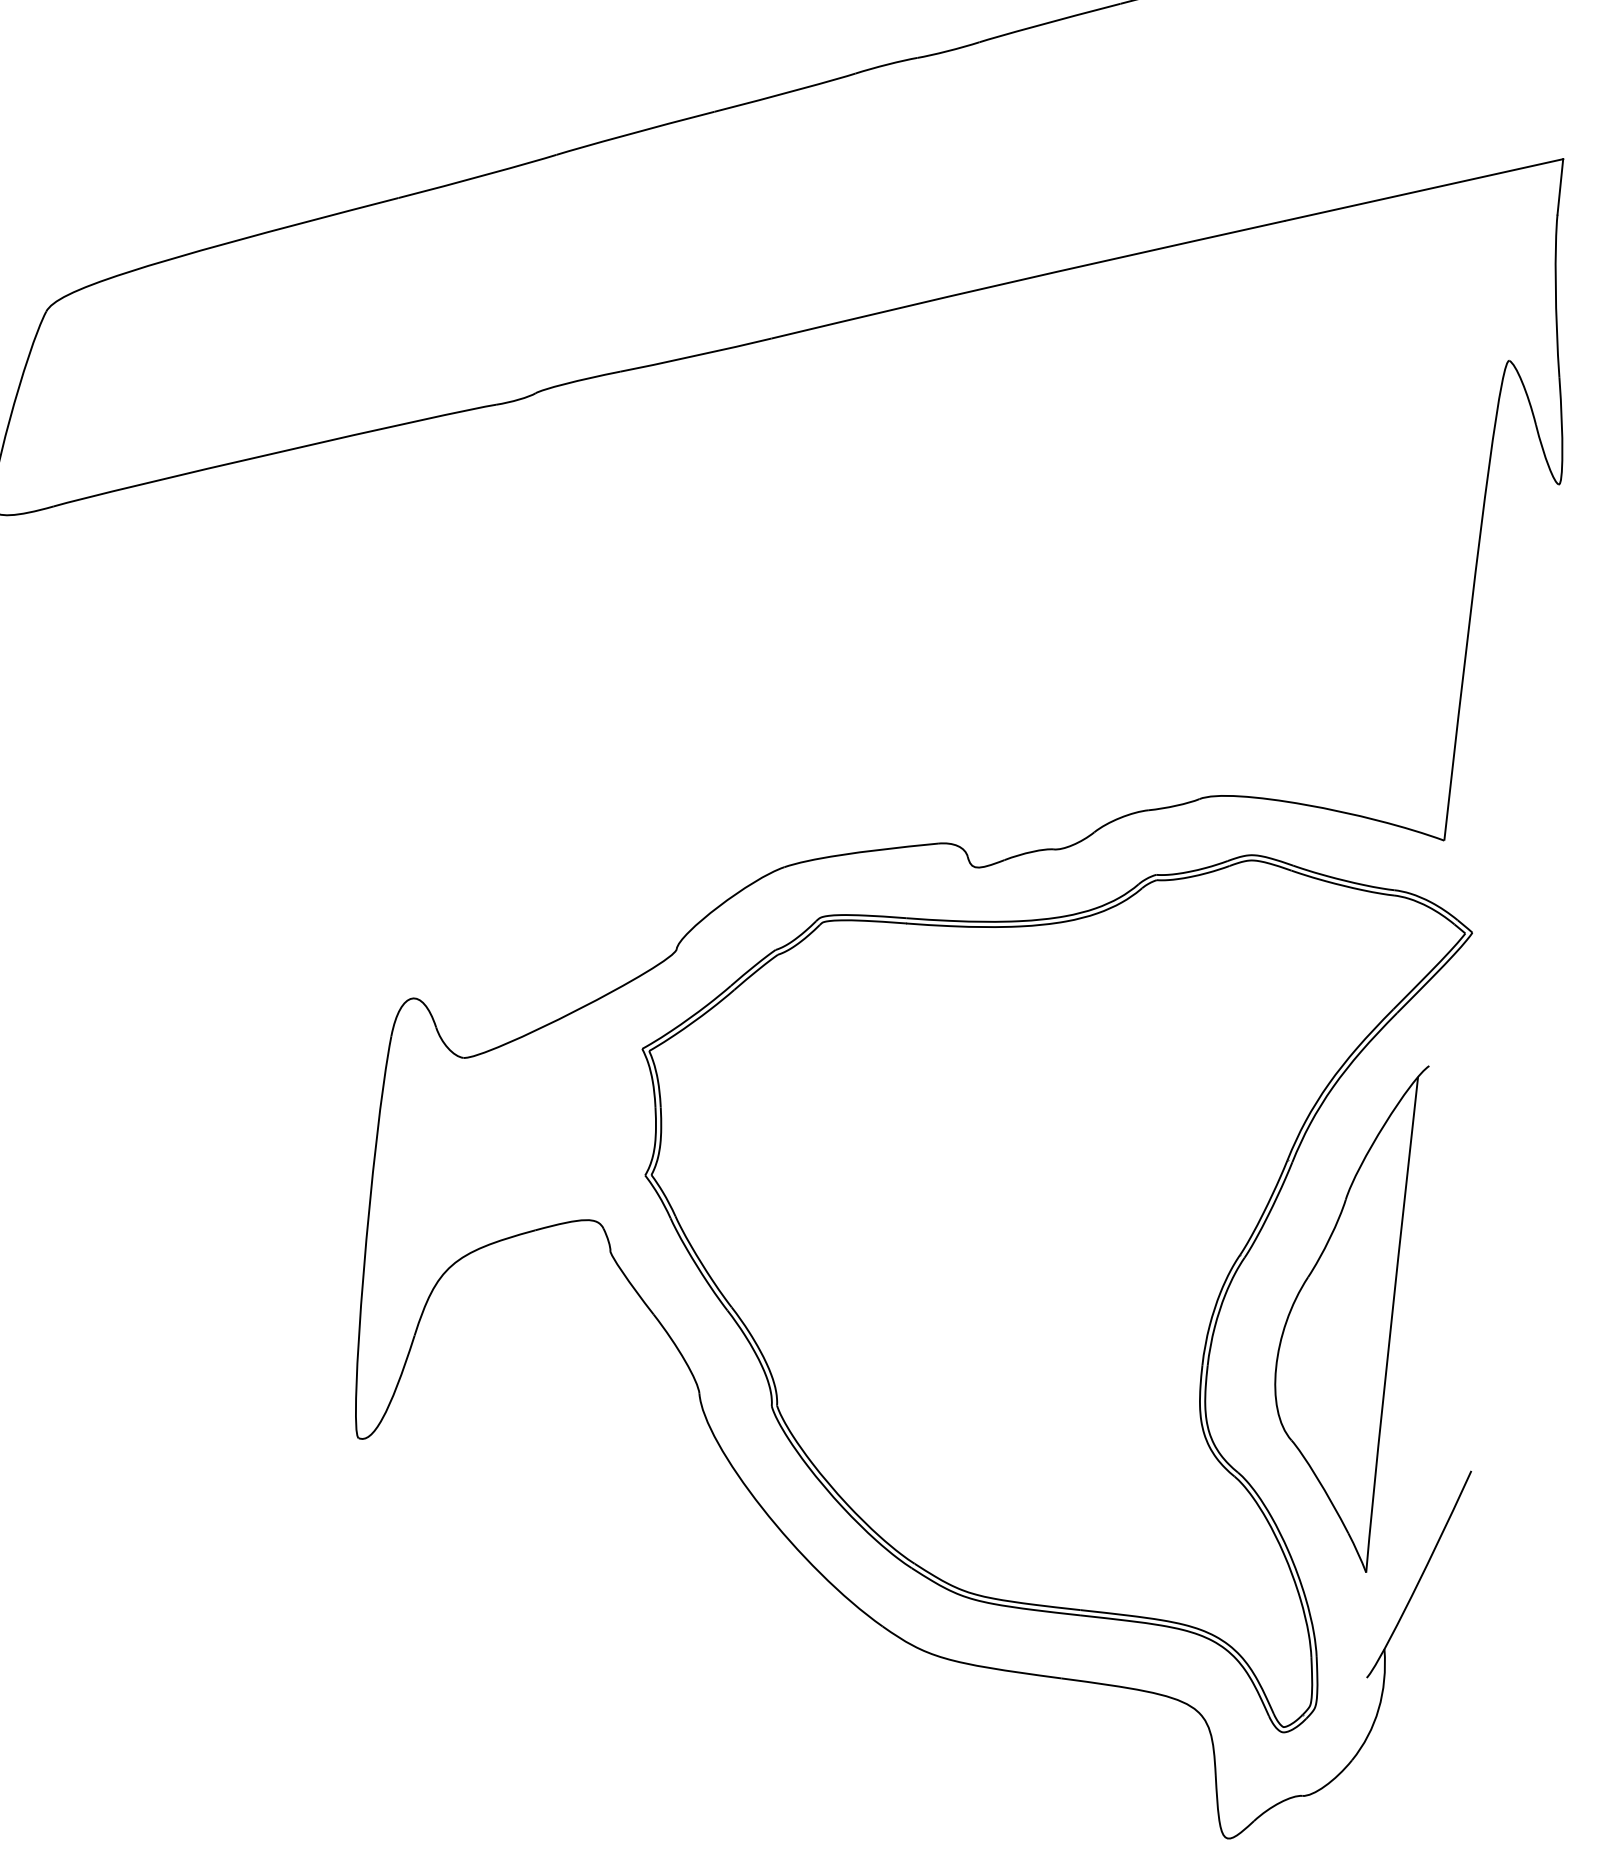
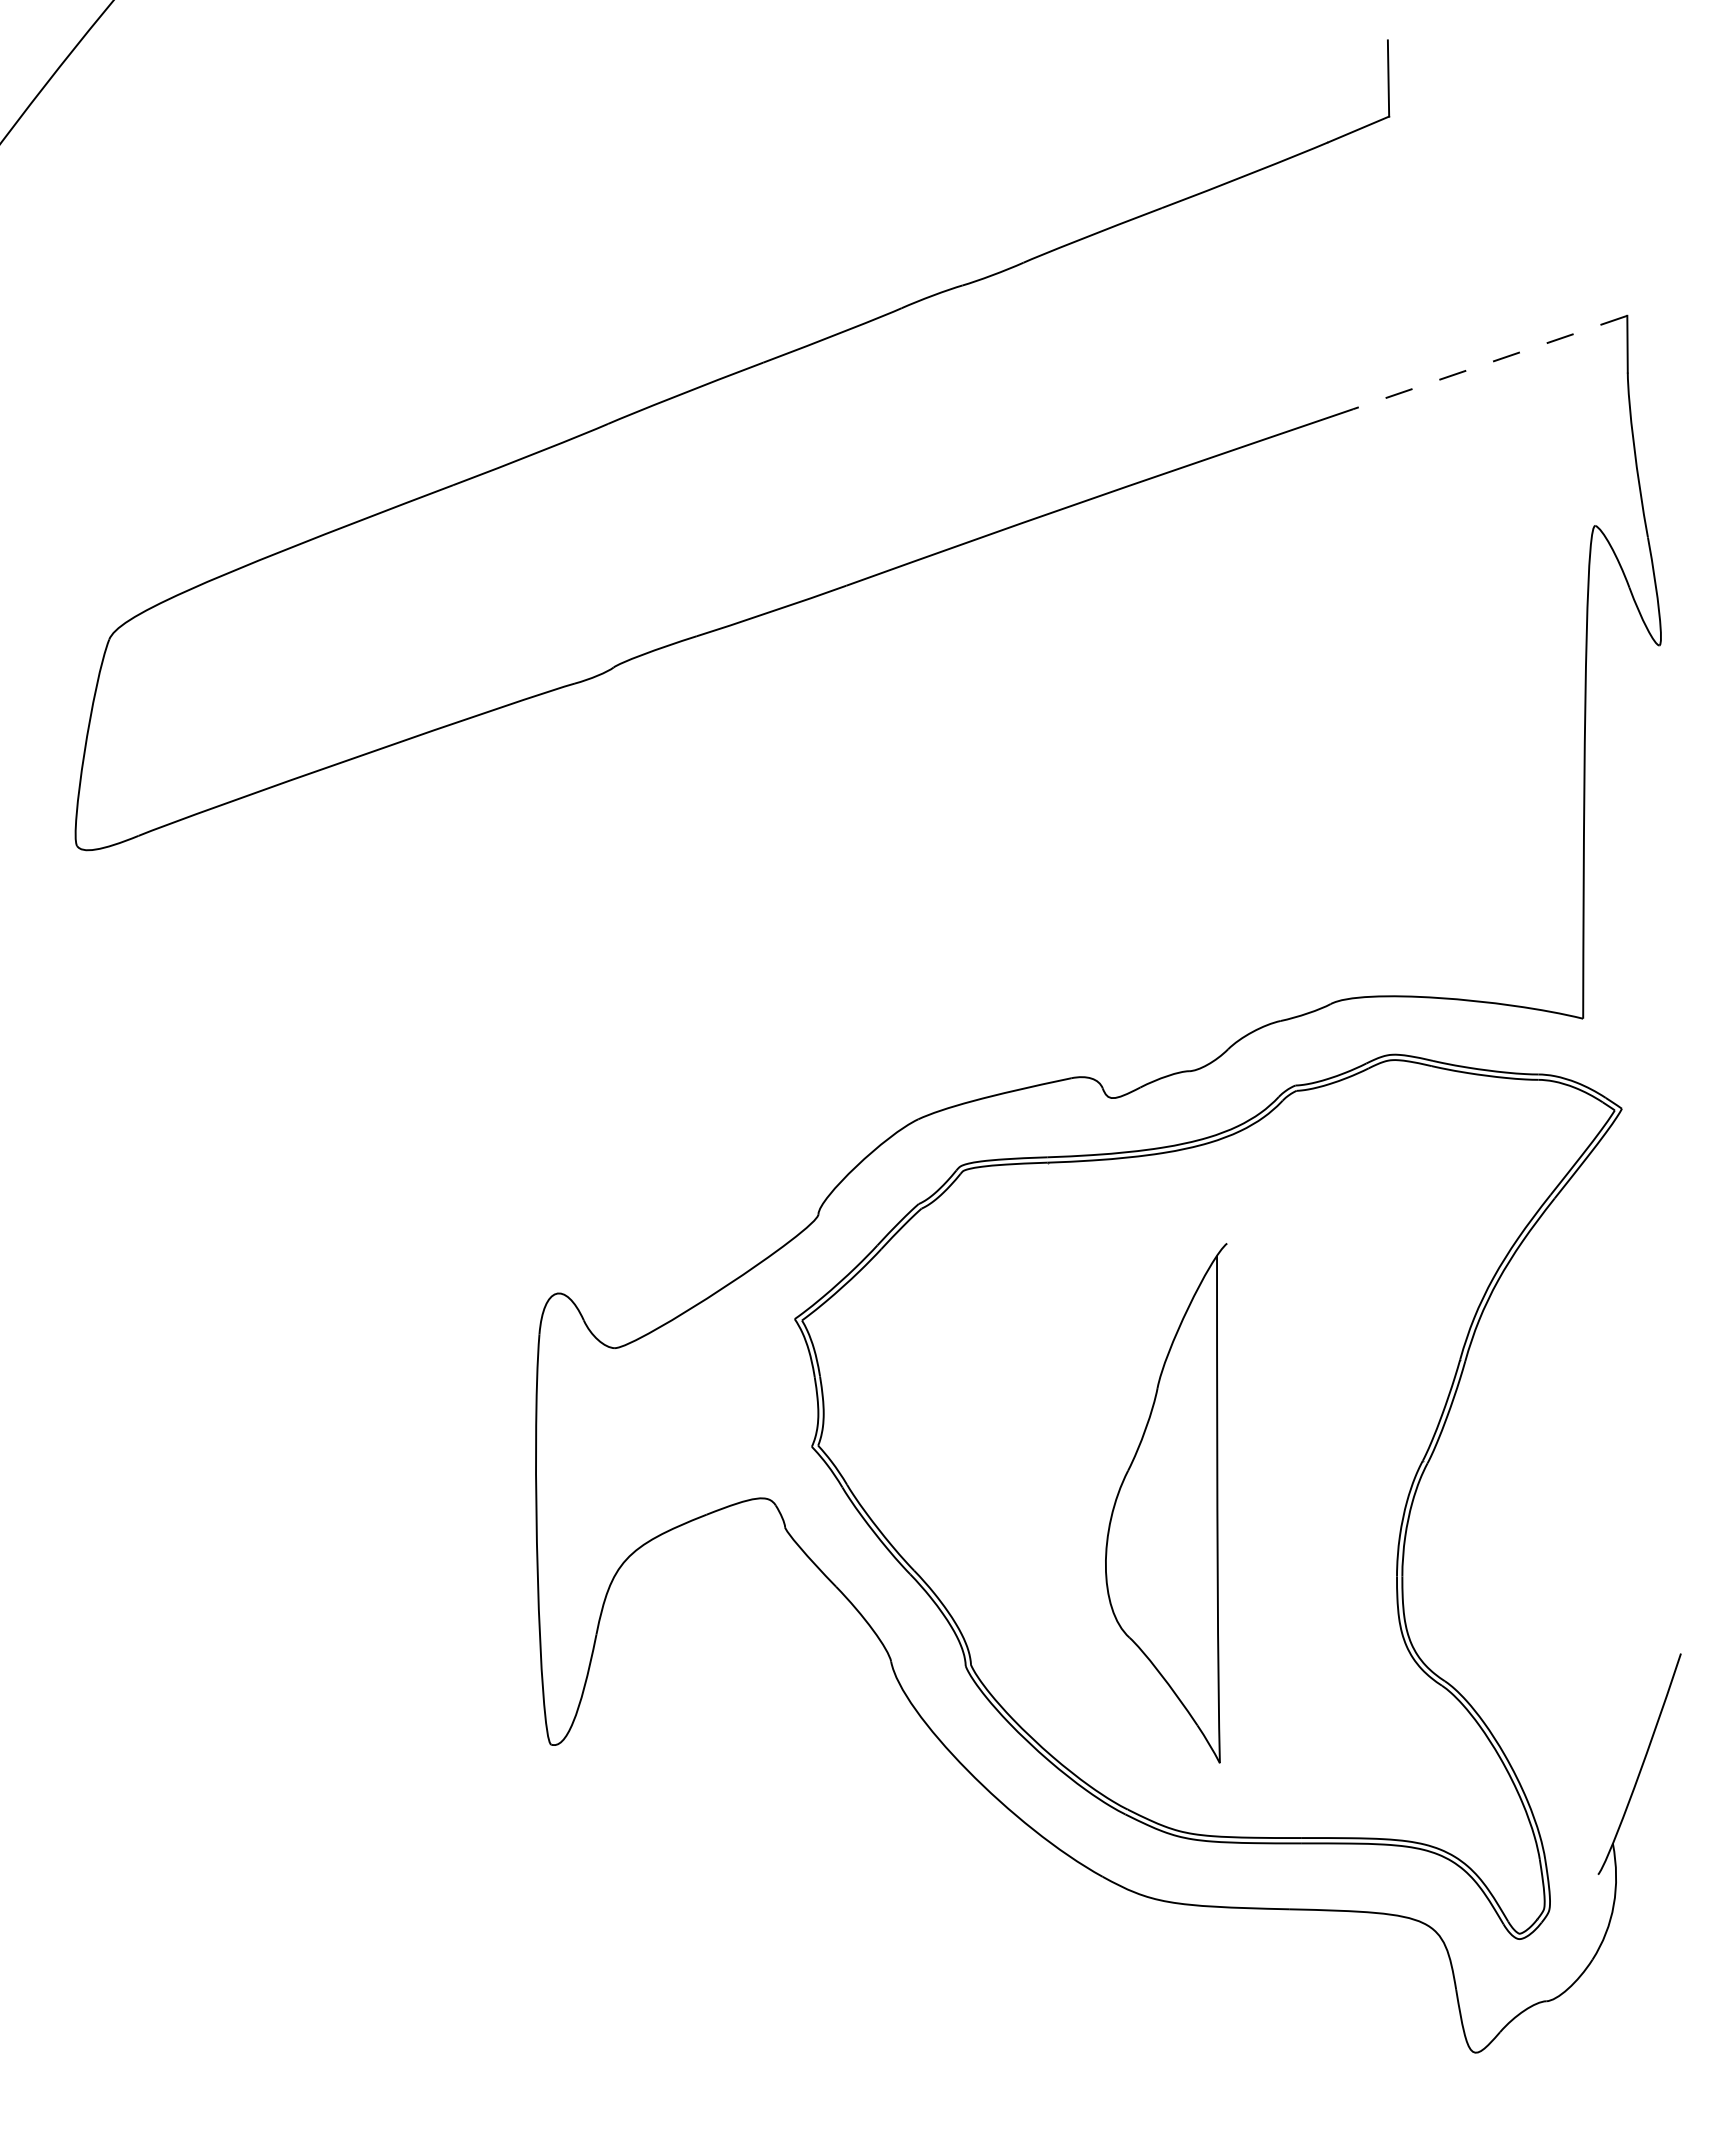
line: (1424, 190) -> (1490, 362), solid -> dashed
part: (1342, 1313) -> (1166, 1503), moved

